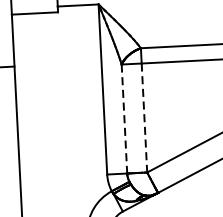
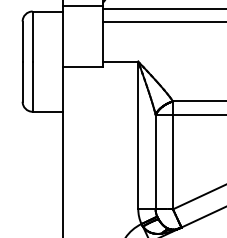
line: (145, 118) -> (173, 162), dashed -> solid
line: (124, 119) -> (155, 162), dashed -> solid

